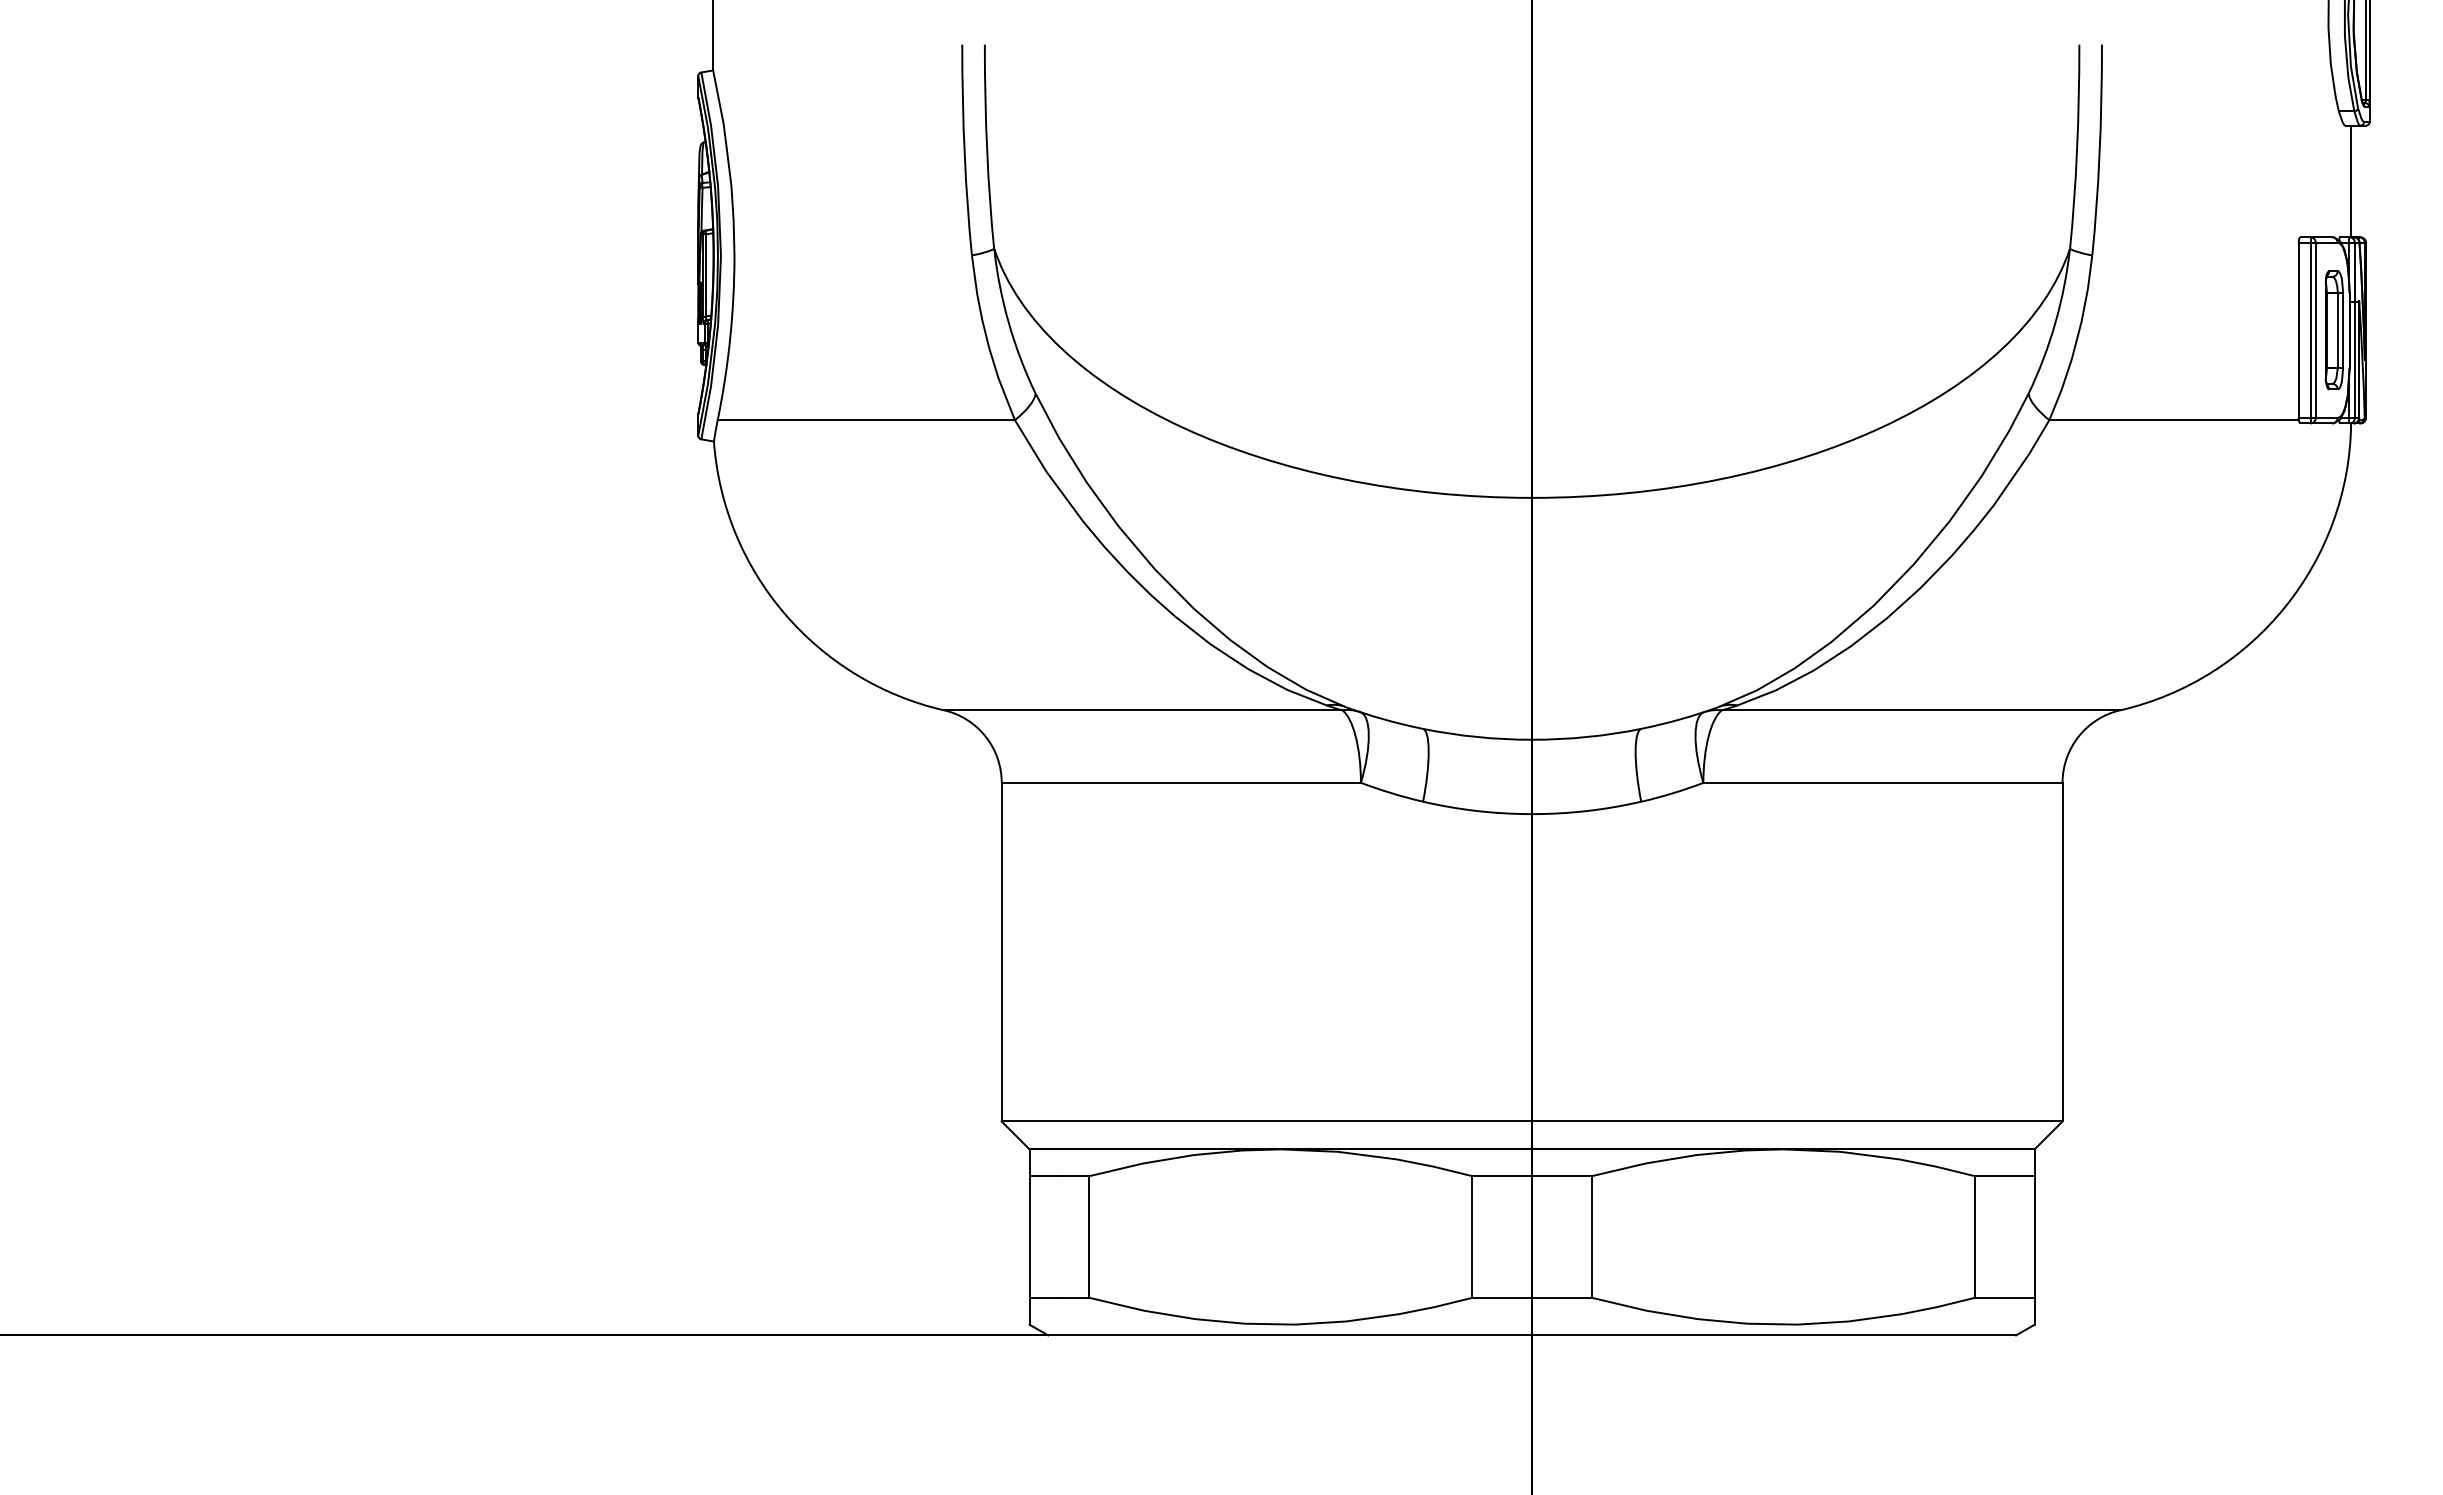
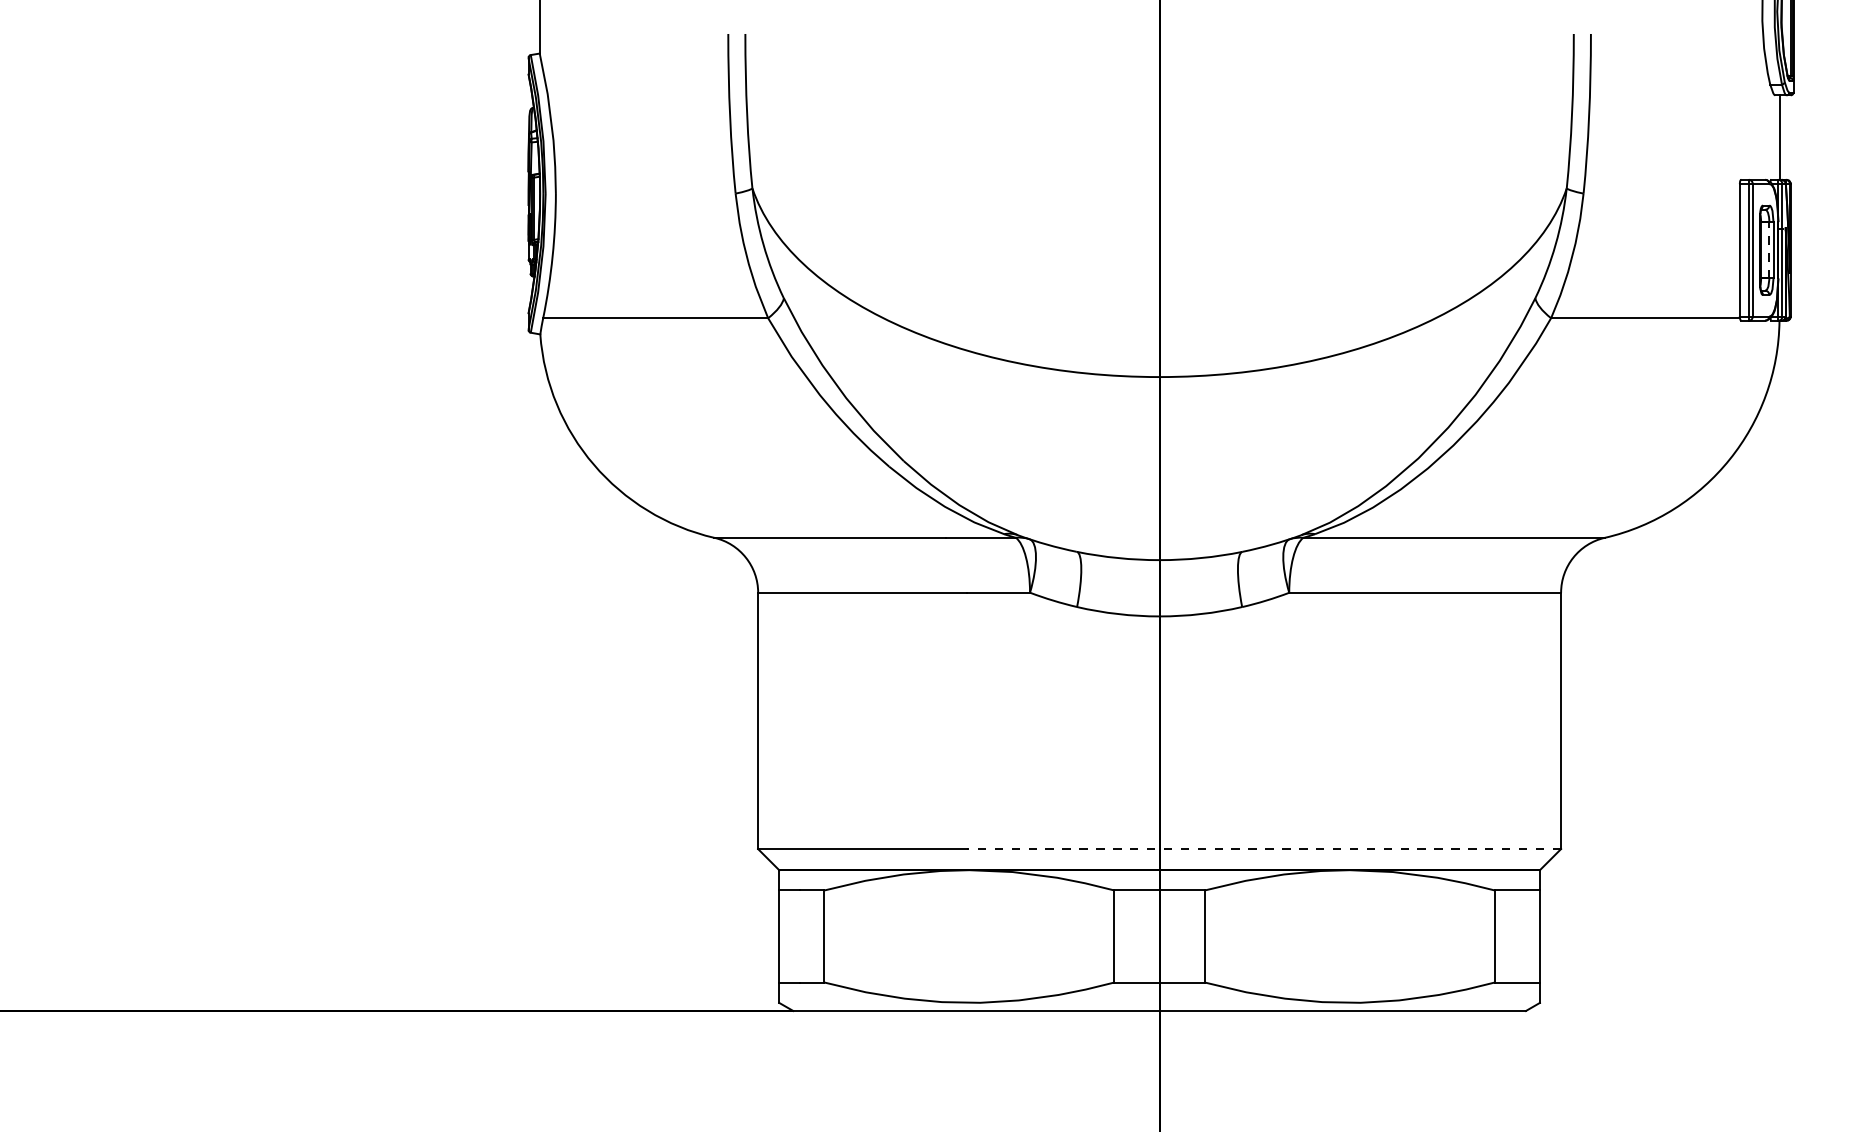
line: (2337, 329) -> (1769, 249), solid -> dashed
line: (1669, 1121) -> (1263, 849), solid -> dashed

